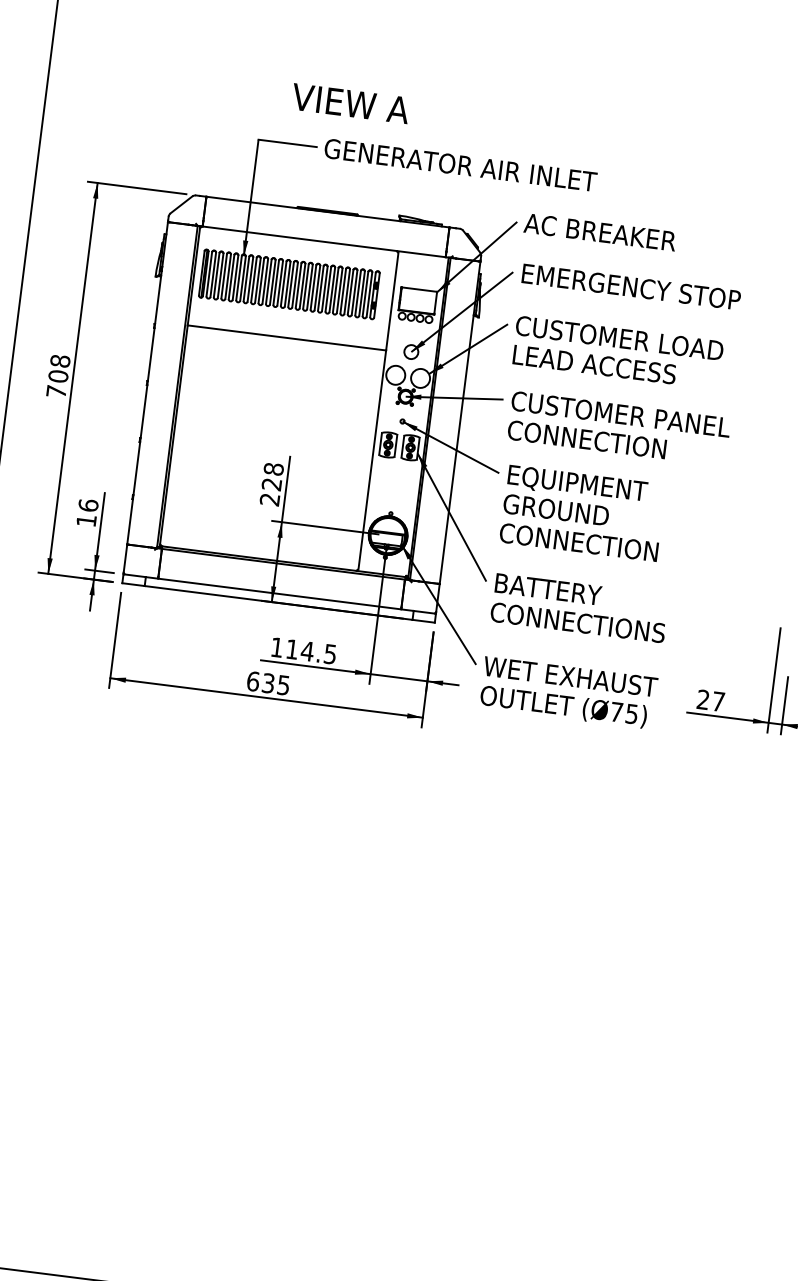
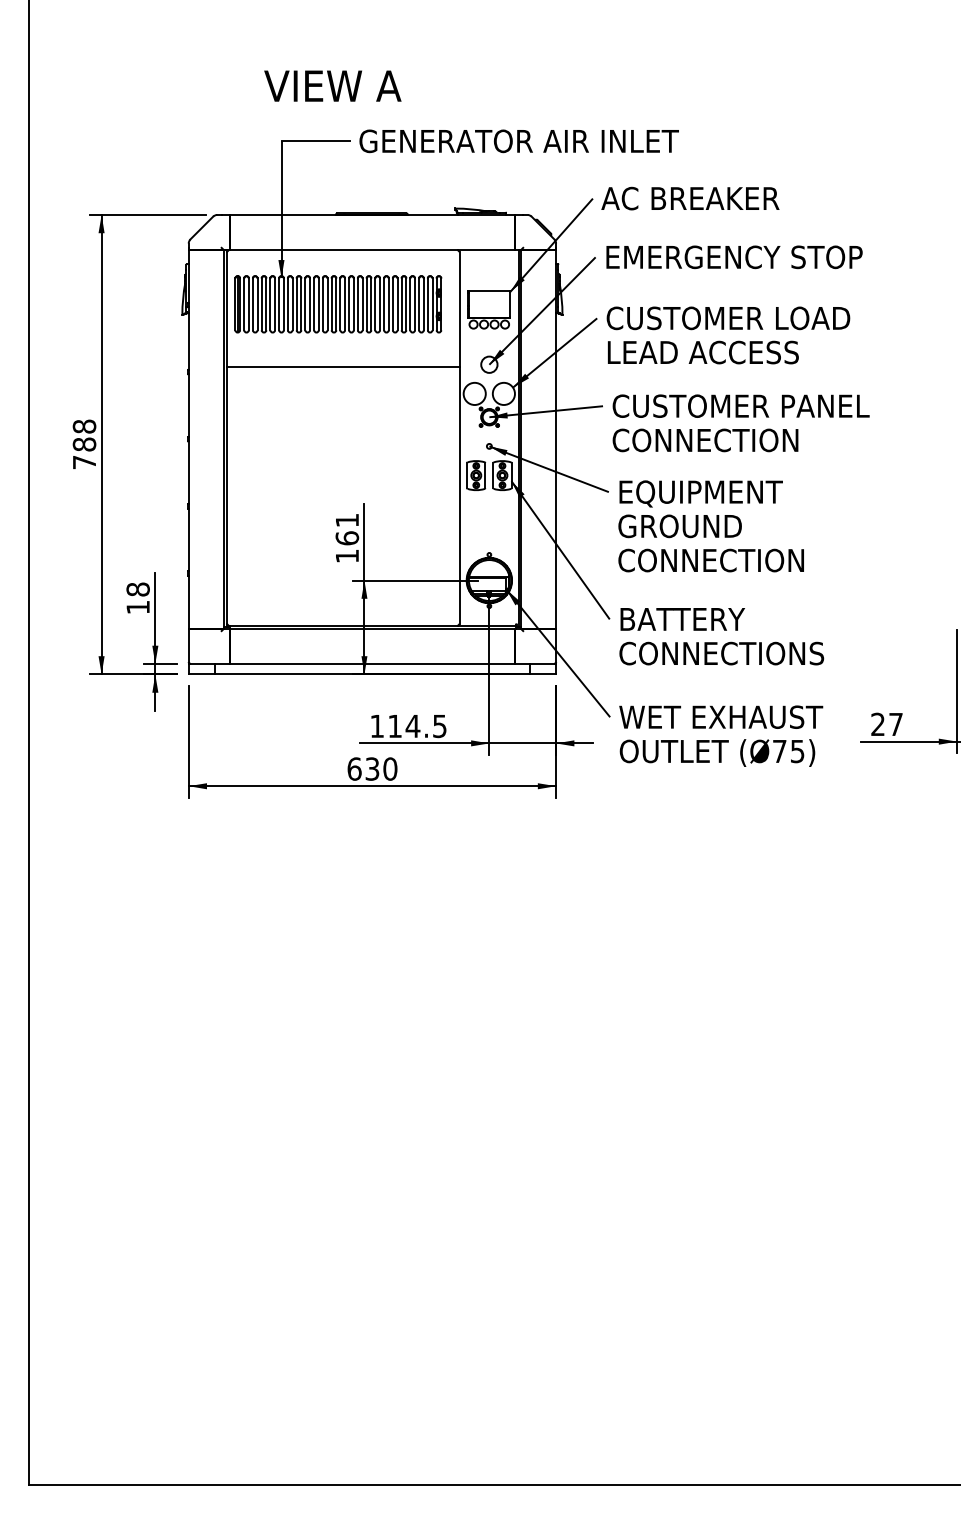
text: (350, 103) -> (332, 85), moved
text: (58, 376) -> (84, 444), 708 -> 788
text: (272, 484) -> (347, 538), 228 -> 161
text: (87, 505) -> (137, 589), 16 -> 18
text: (283, 684) -> (390, 768), 635 -> 630

